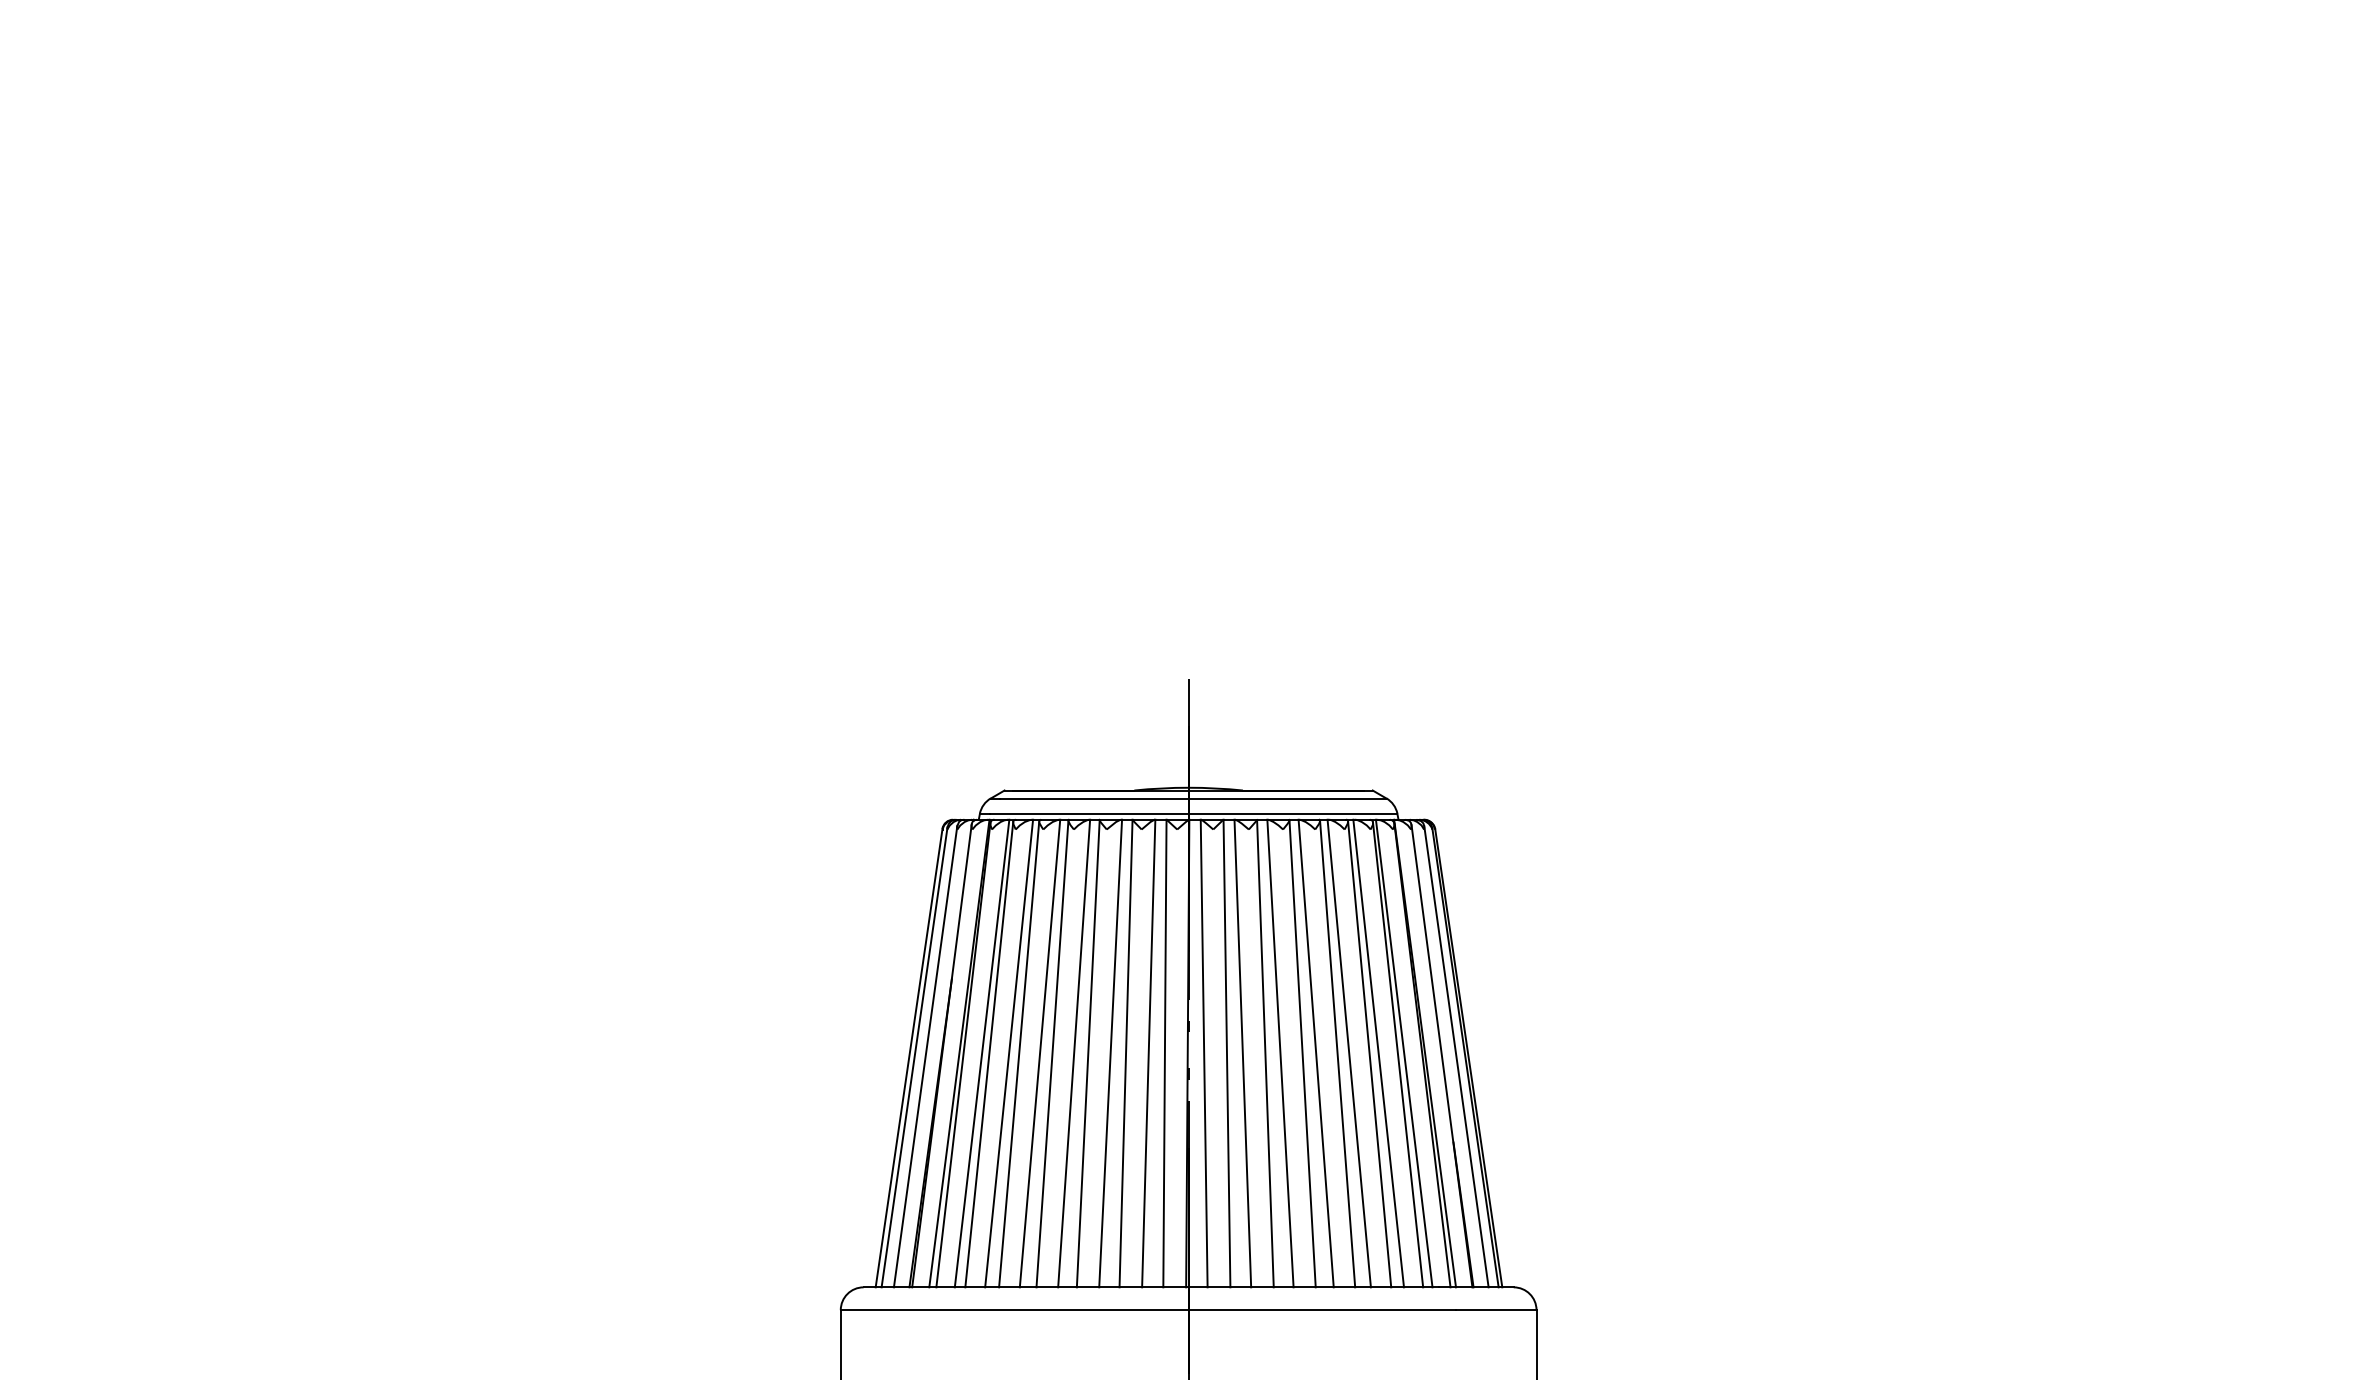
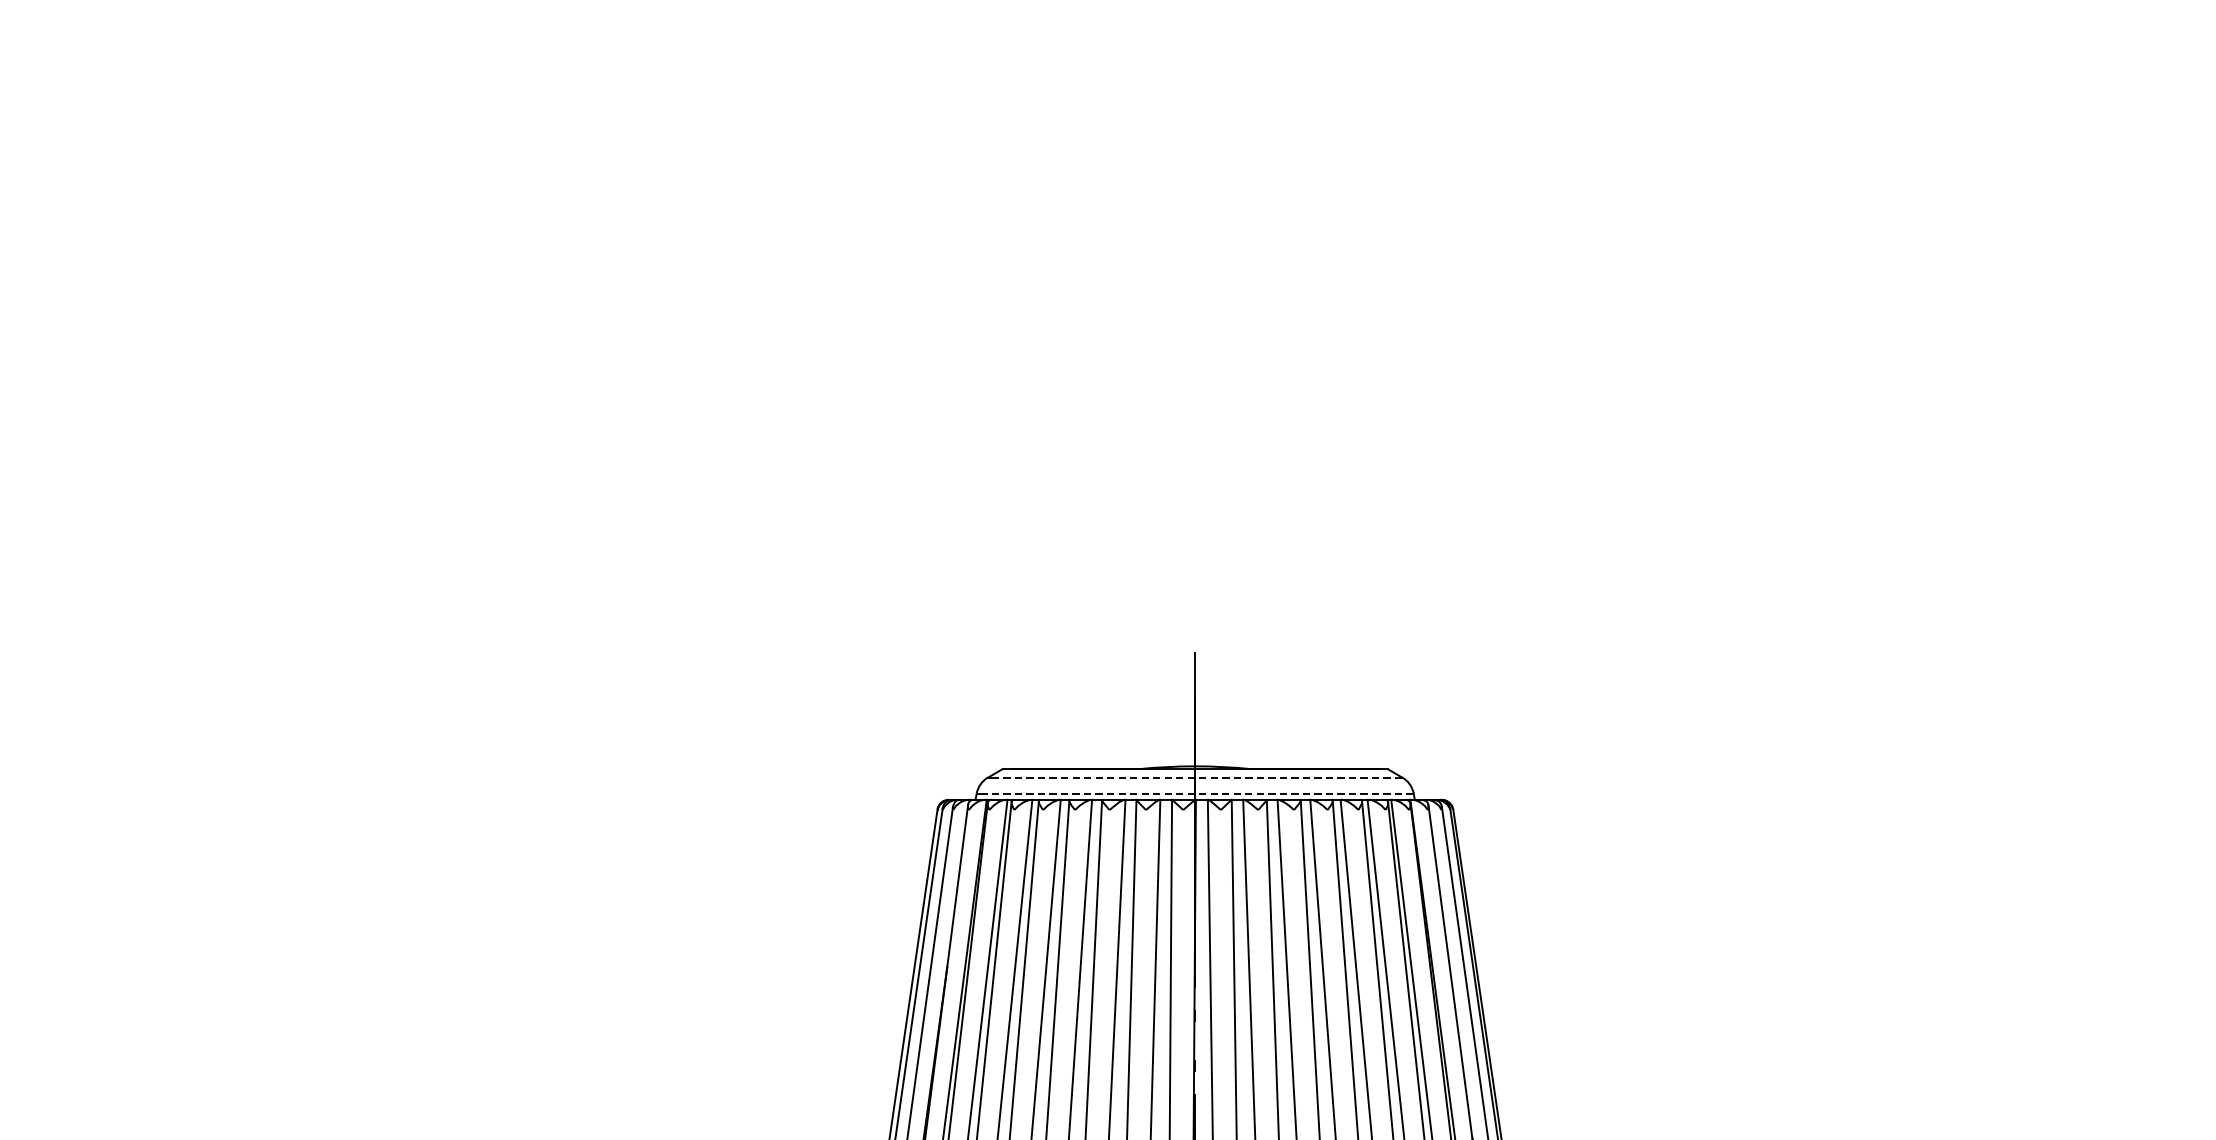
line: (1192, 798) -> (1199, 777), solid -> dashed
line: (1193, 813) -> (1200, 793), solid -> dashed

